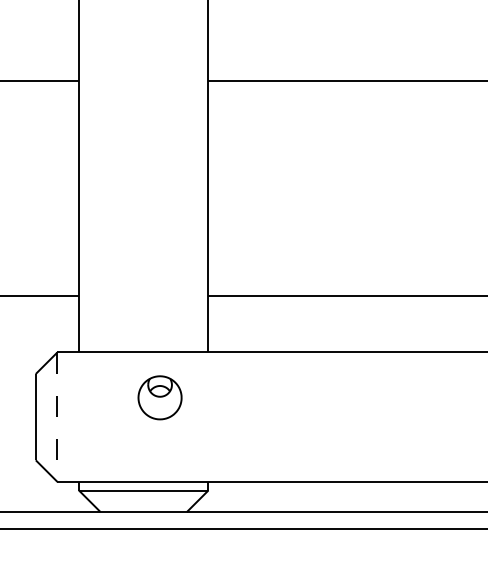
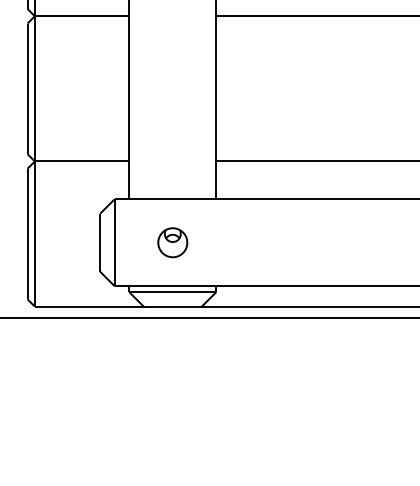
part: (159, 397) -> (172, 242), moved
line: (57, 416) -> (114, 242), dashed -> solid

